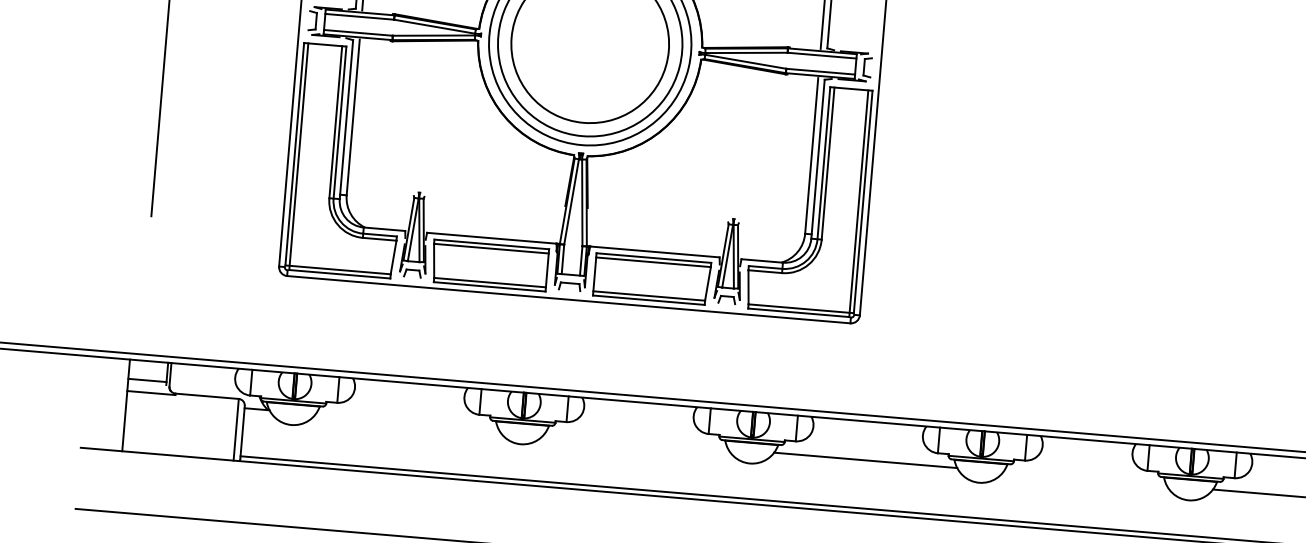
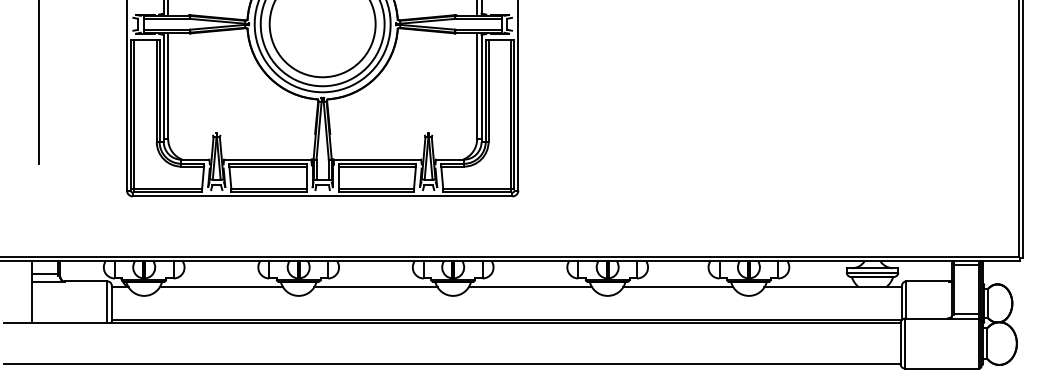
line: (407, 422) -> (221, 287), added
line: (635, 441) -> (375, 287), added
line: (1085, 479) -> (678, 287), added

